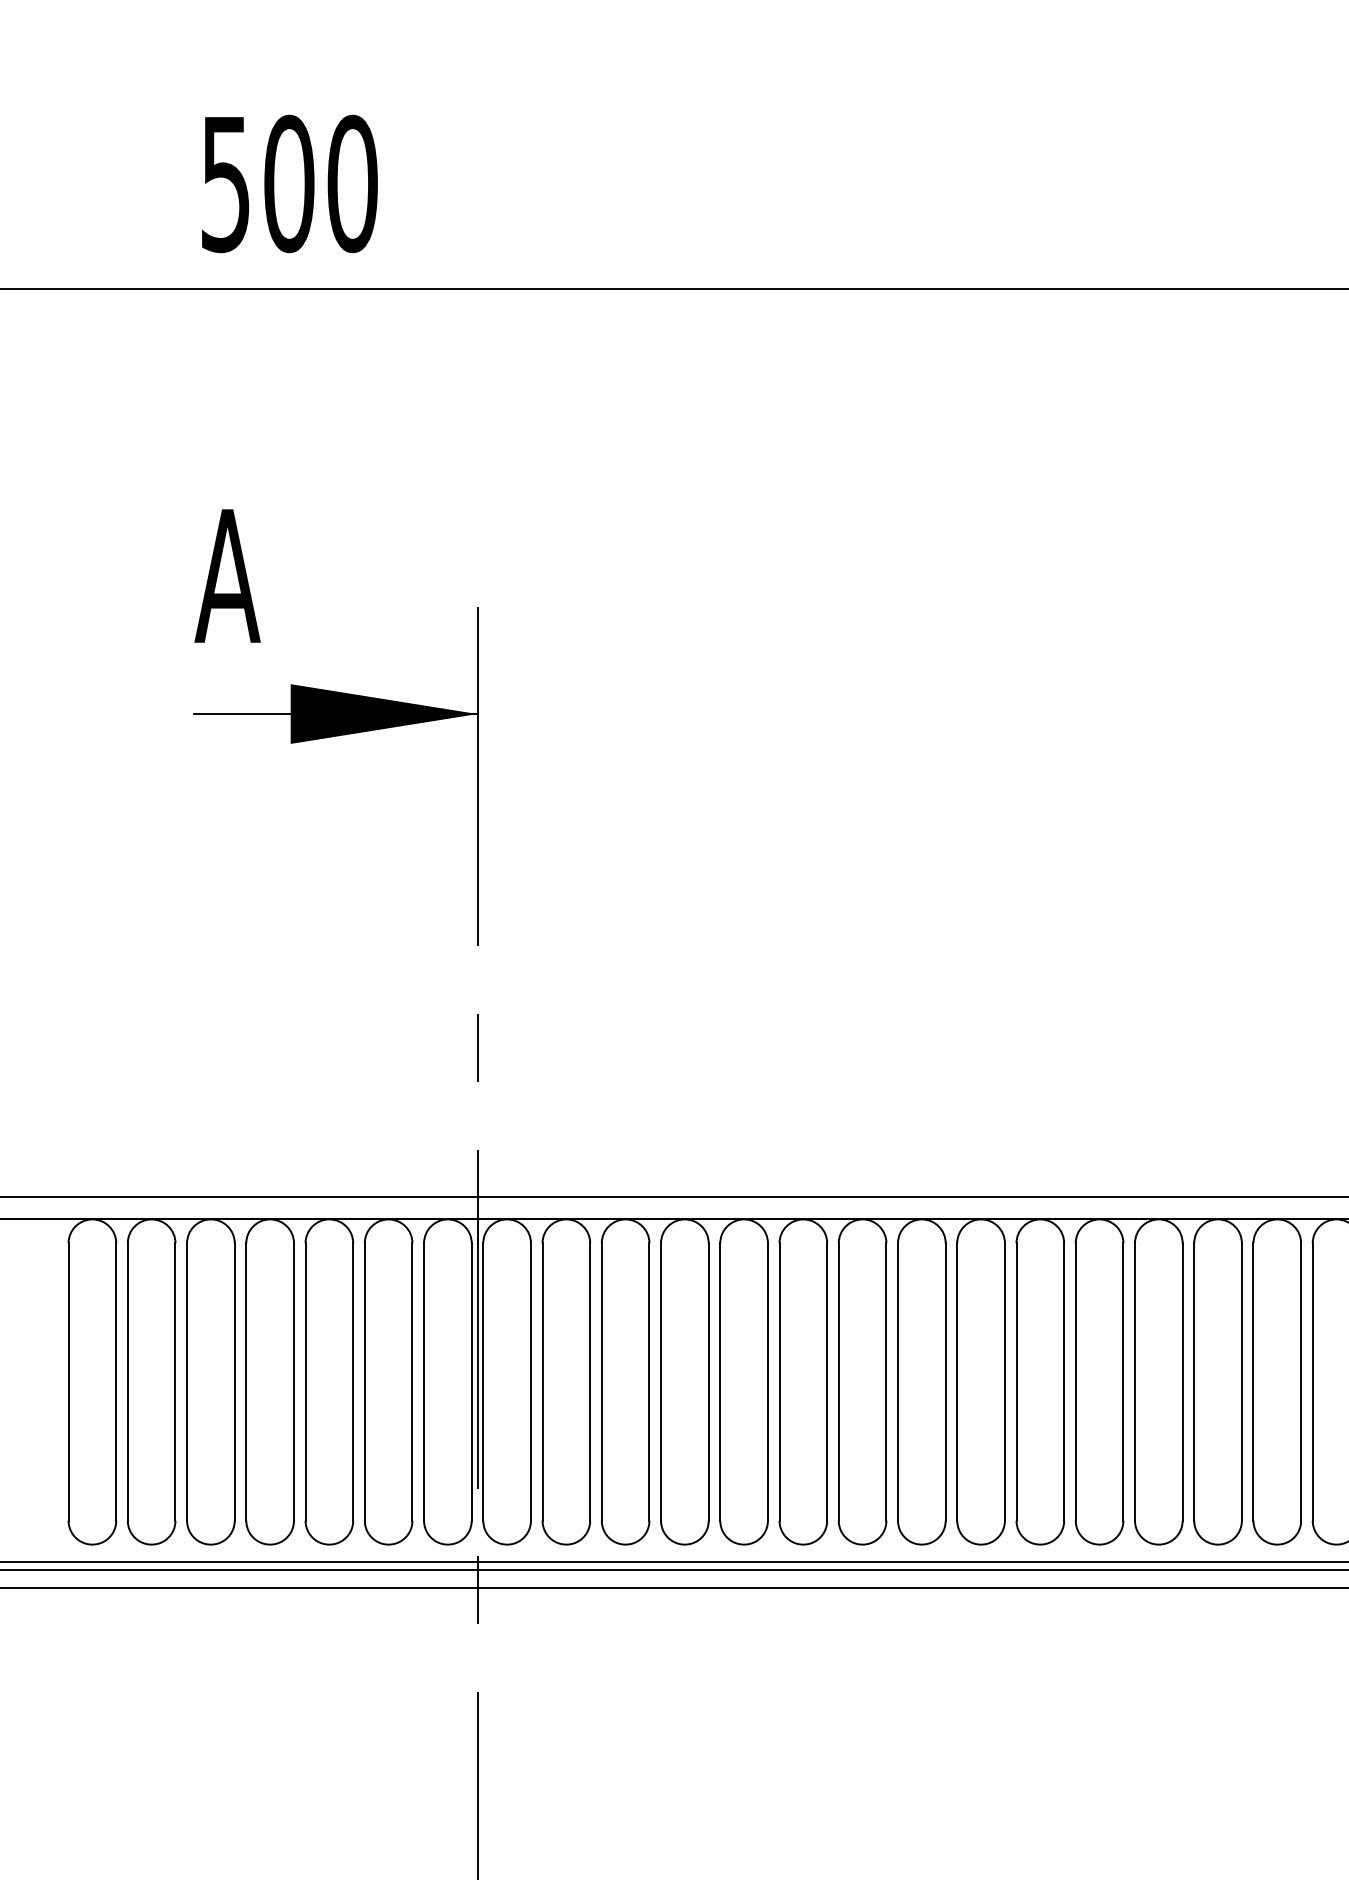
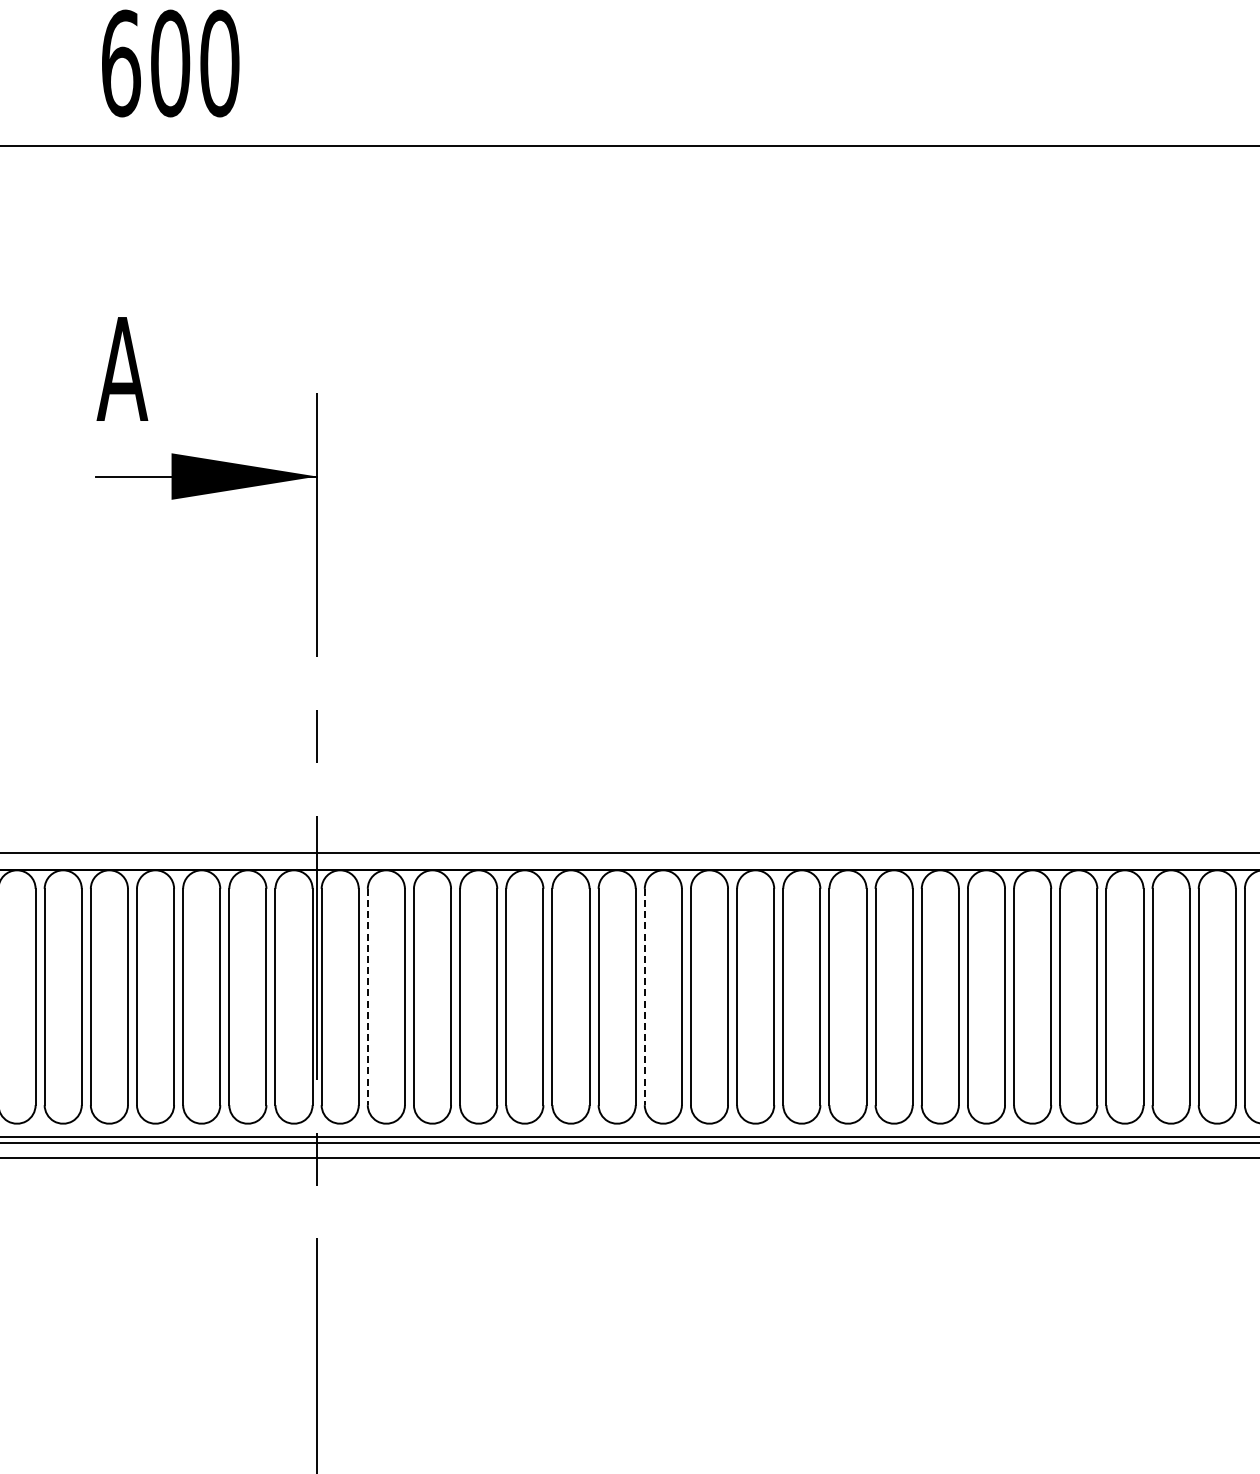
text: (226, 183) -> (121, 63), 500 -> 600
line: (542, 1382) -> (367, 997), solid -> dashed
line: (897, 1382) -> (644, 997), solid -> dashed

